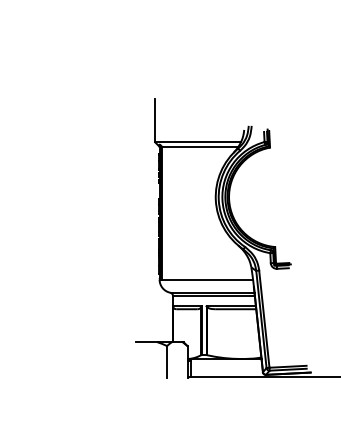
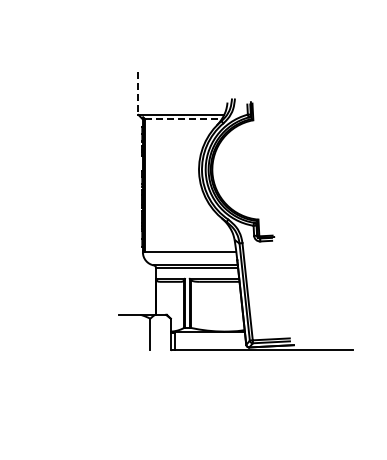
line: (155, 120) -> (138, 93), solid -> dashed
line: (200, 146) -> (183, 119), solid -> dashed

